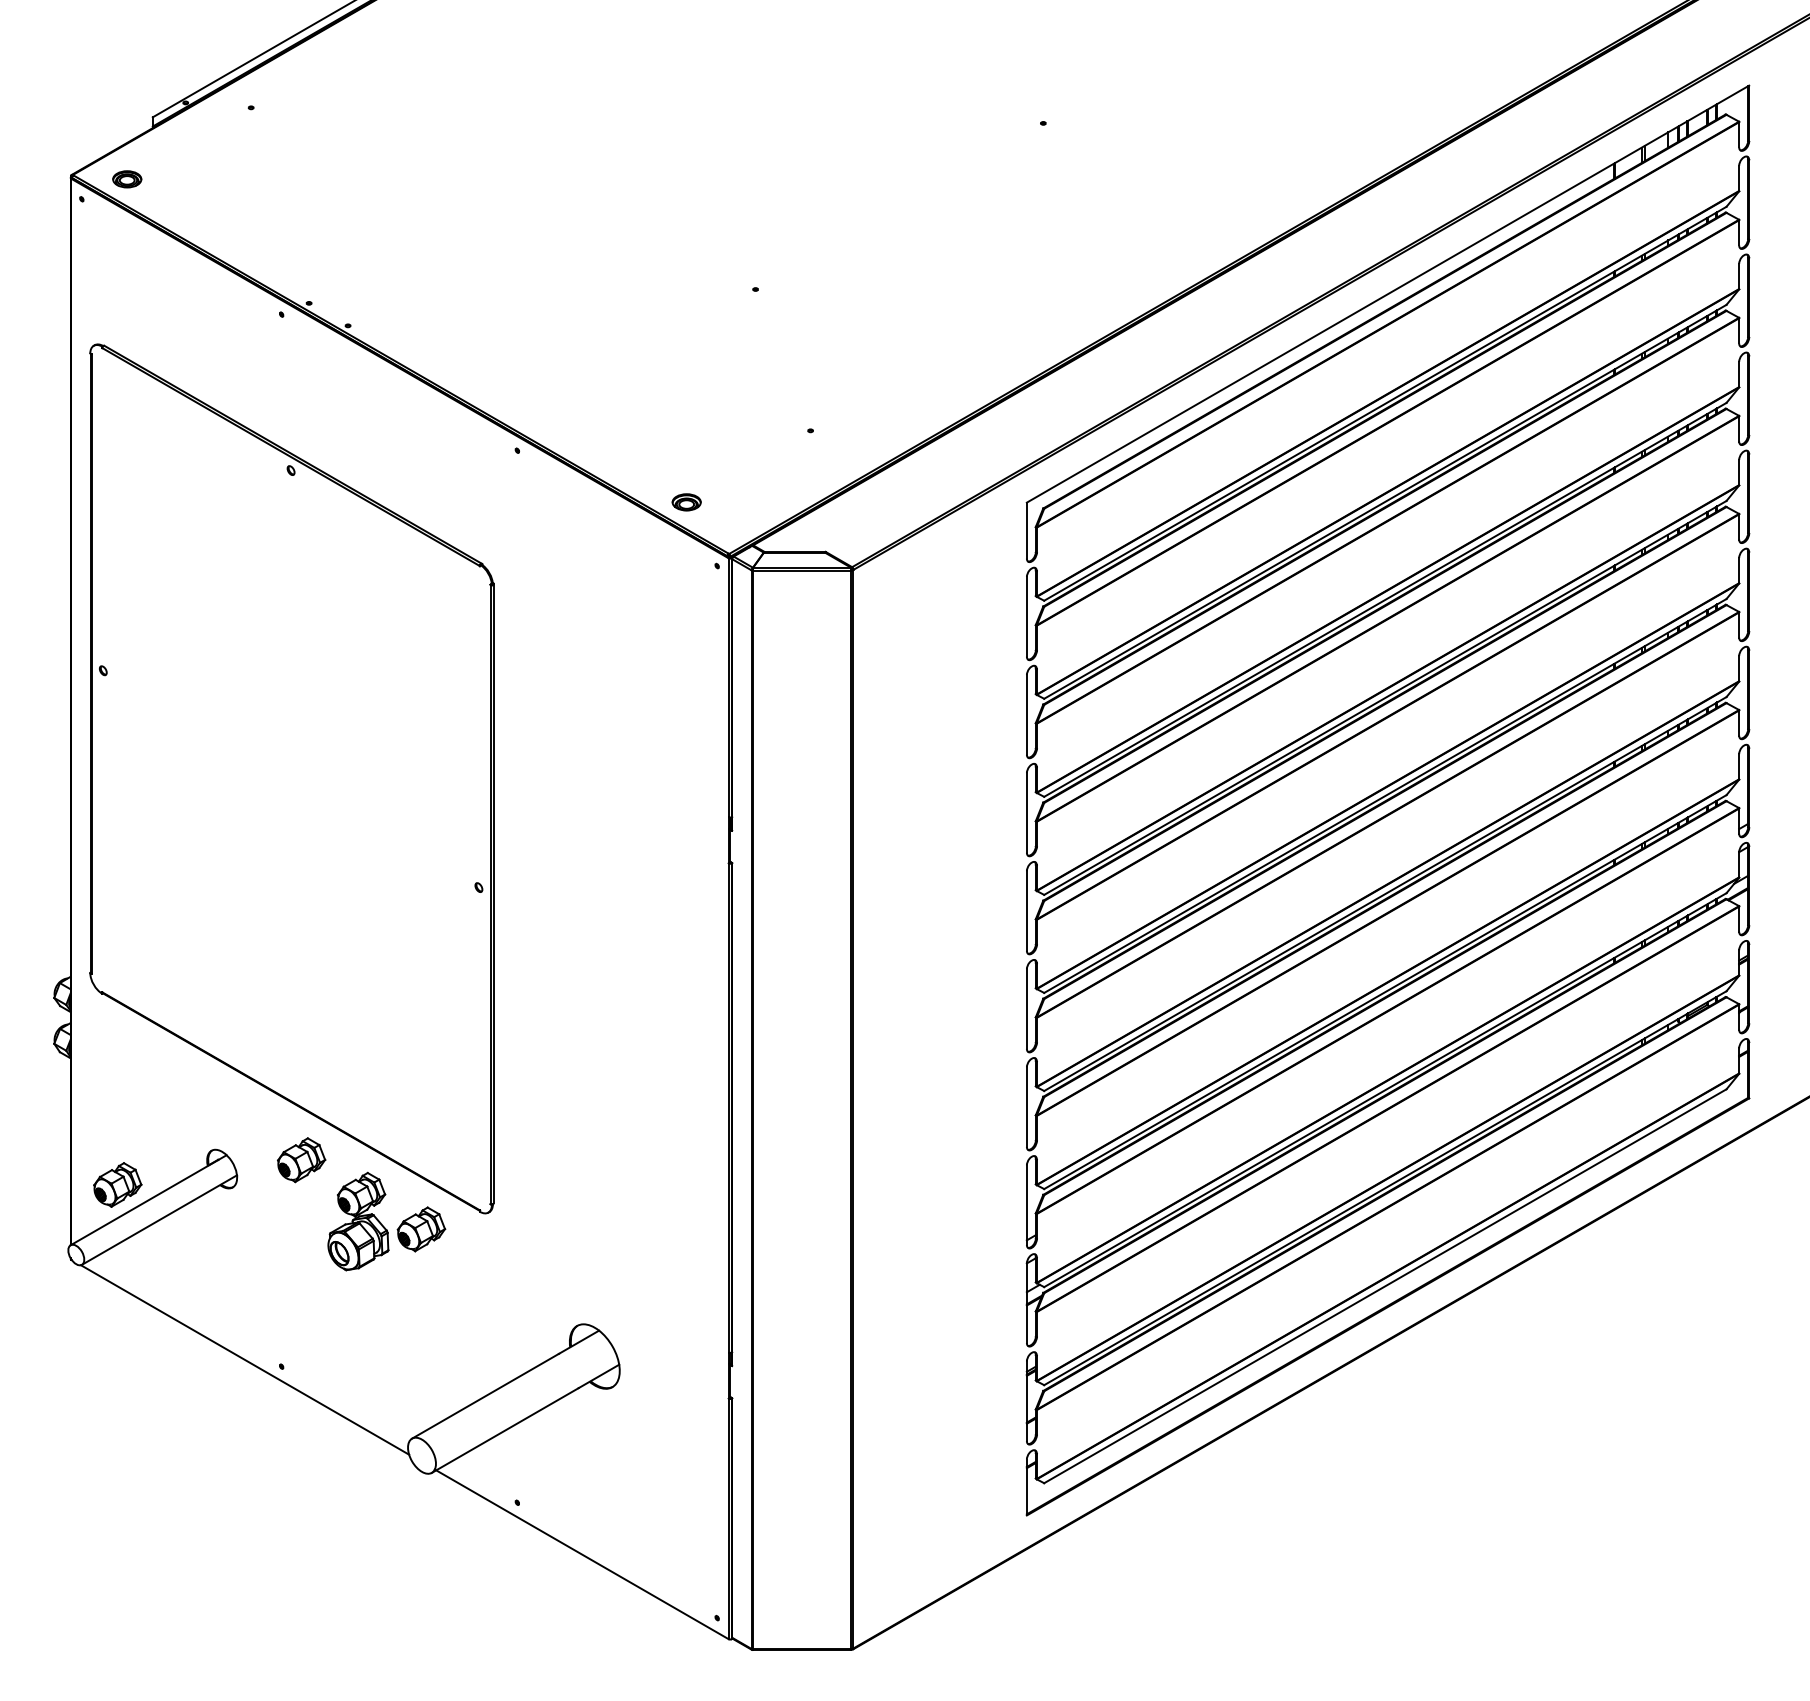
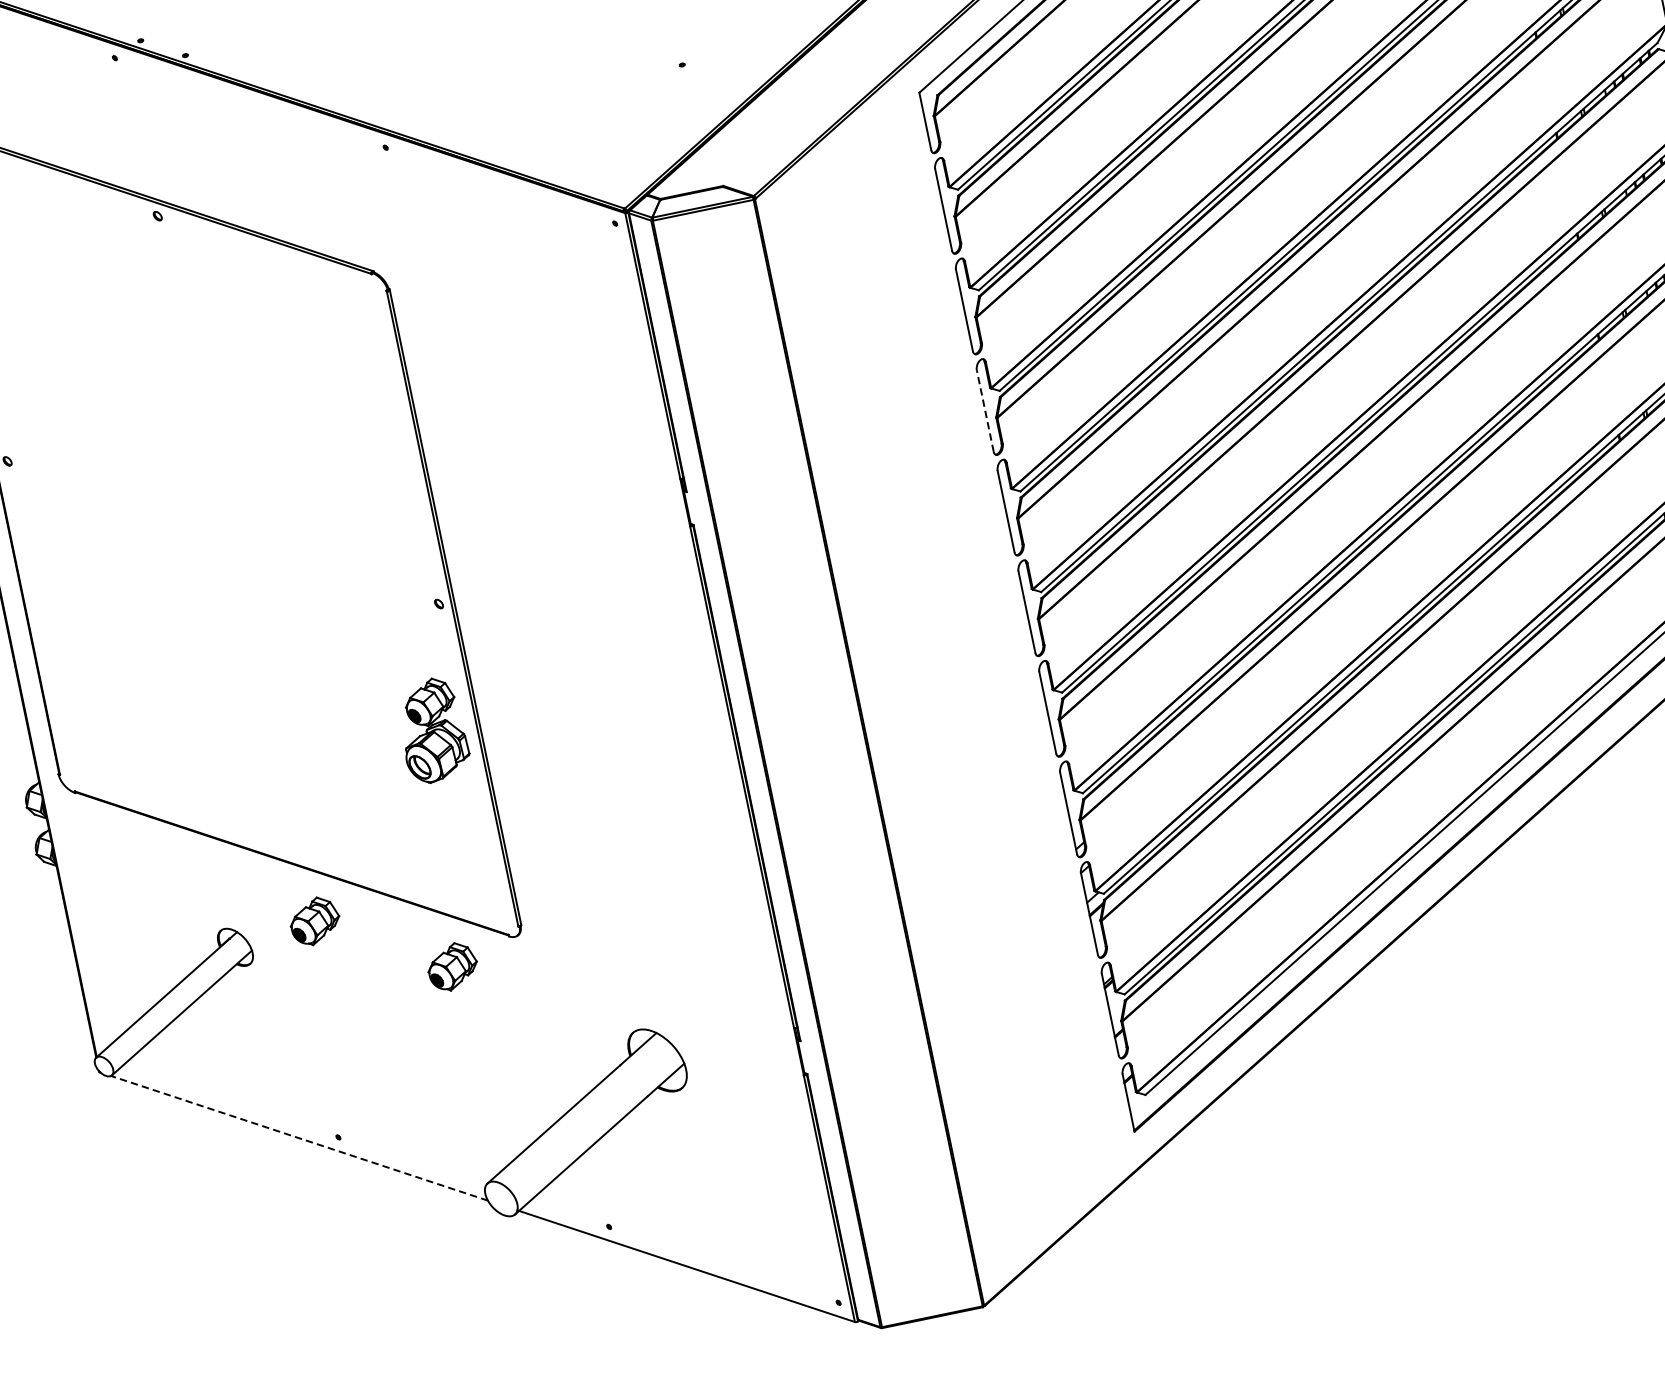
part: (686, 502) -> (570, 164), removed
line: (1026, 812) -> (984, 410), solid -> dashed
part: (117, 1184) -> (131, 985), removed
part: (358, 1221) -> (432, 730), moved
line: (244, 1359) -> (298, 1137), solid -> dashed

